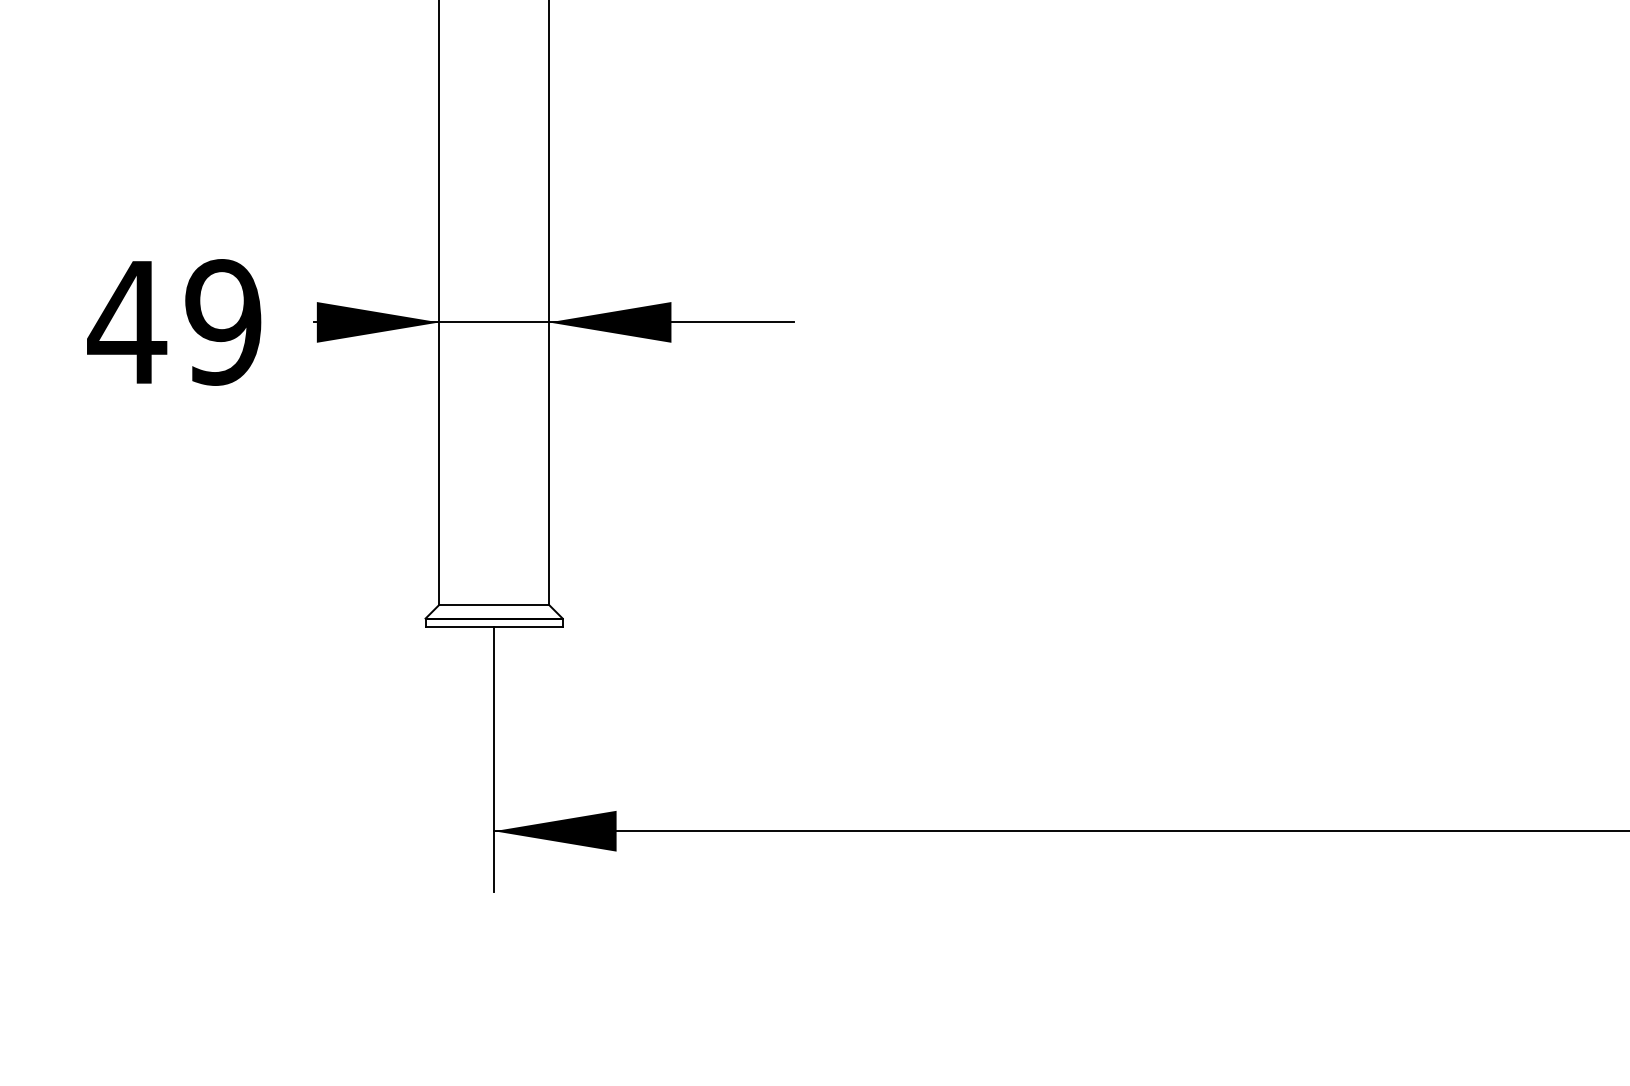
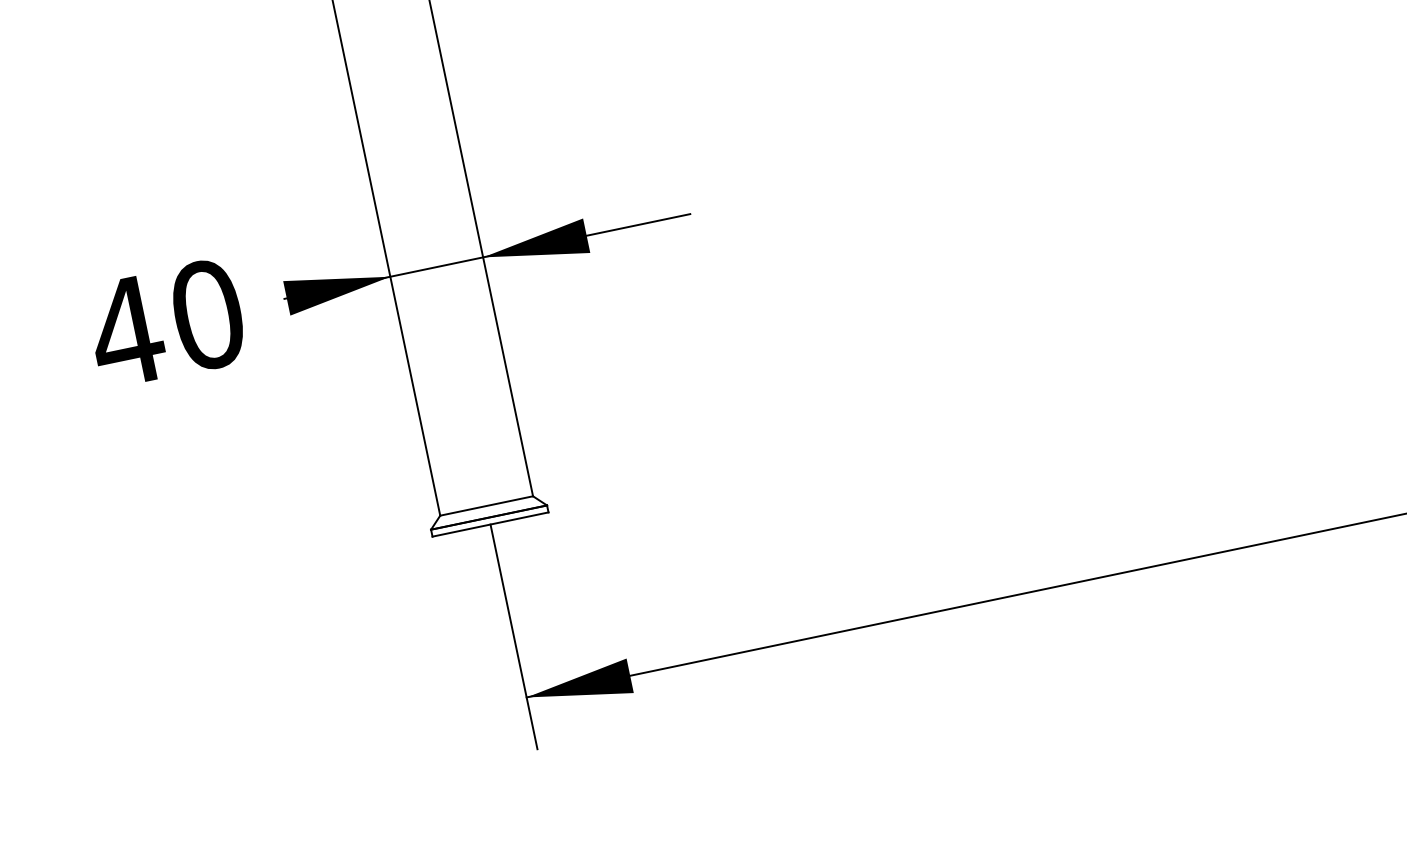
text: (223, 322) -> (207, 314), 49 -> 40

